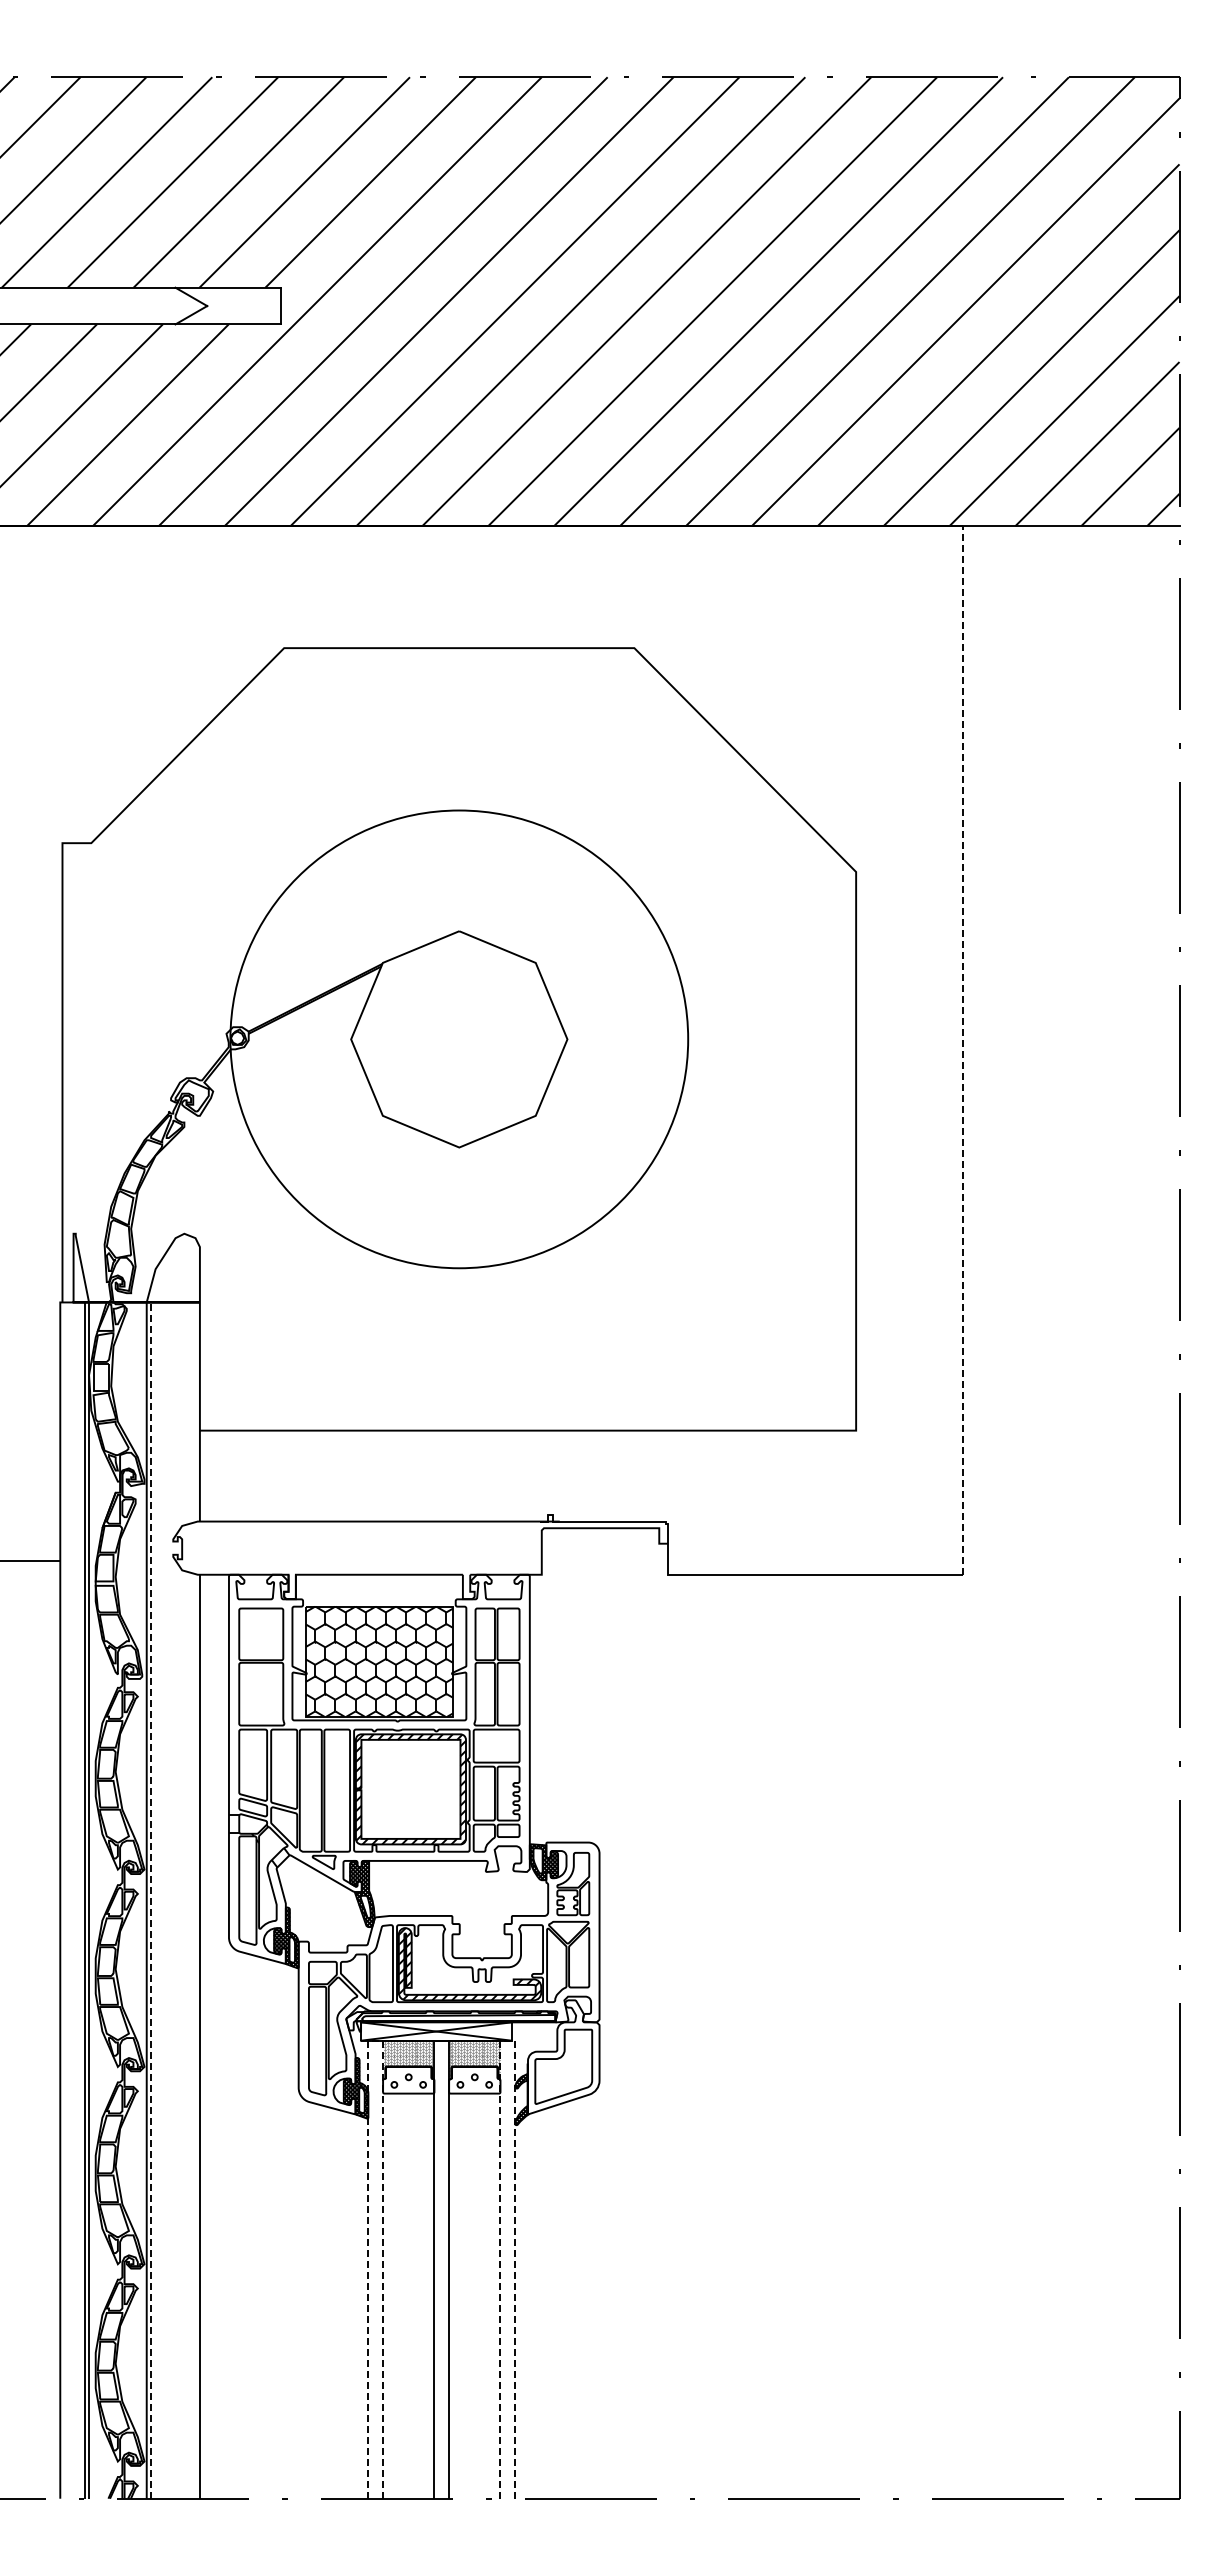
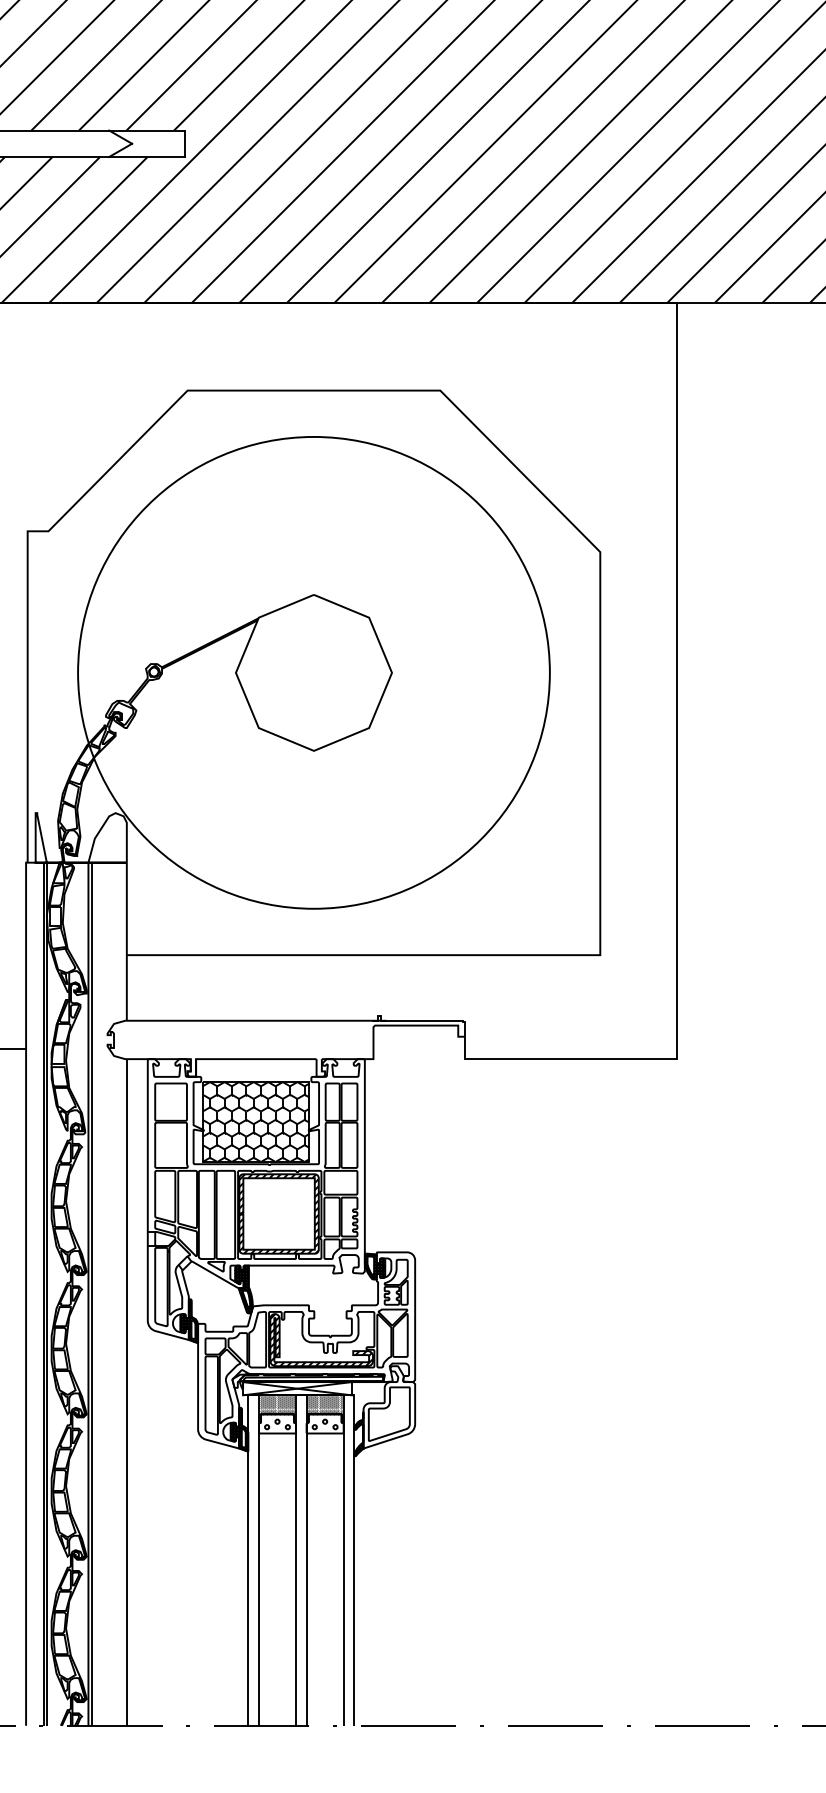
circle: (459, 1039) -> (314, 672), size x1.43
line: (962, 1049) -> (677, 680), dashed -> solid
line: (151, 1900) -> (91, 1294), dashed -> solid
line: (376, 2040) -> (254, 1395), dashed -> solid
line: (507, 2040) -> (348, 1395), dashed -> solid

